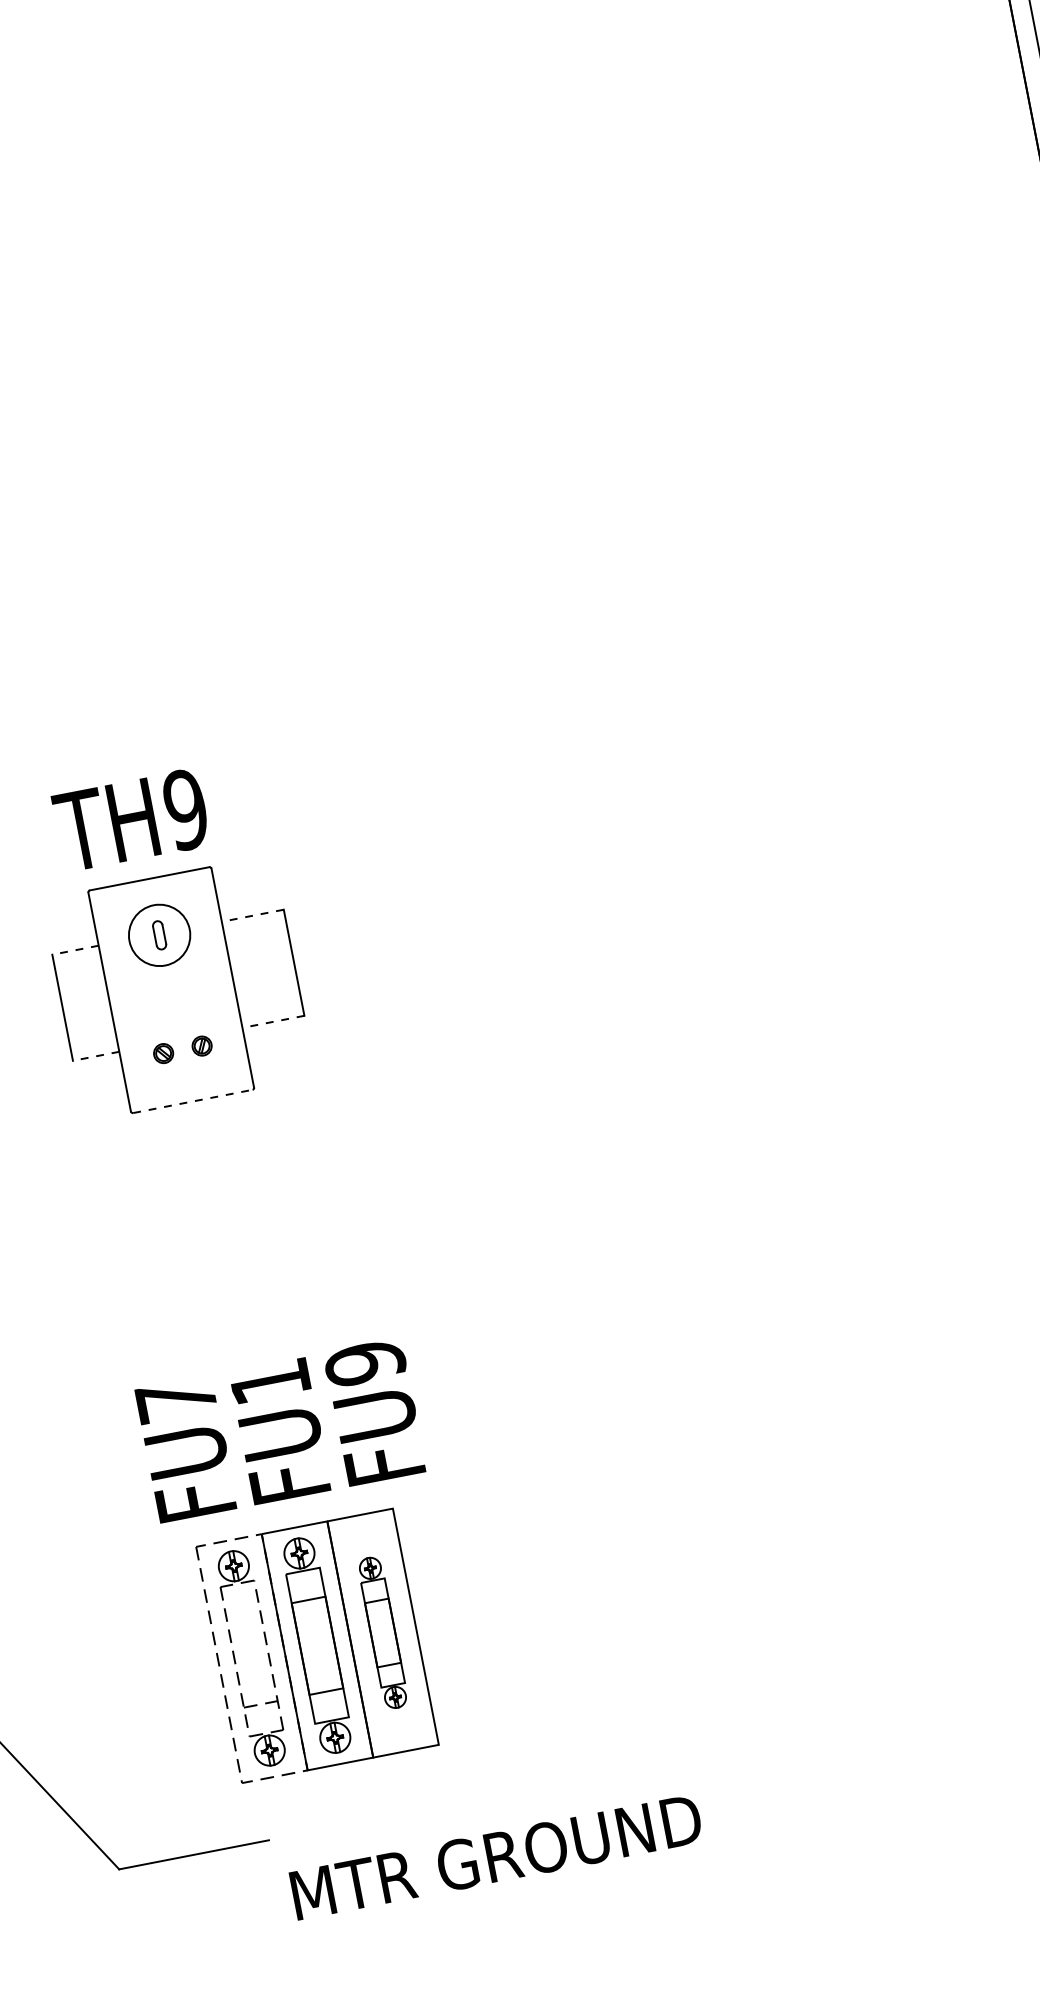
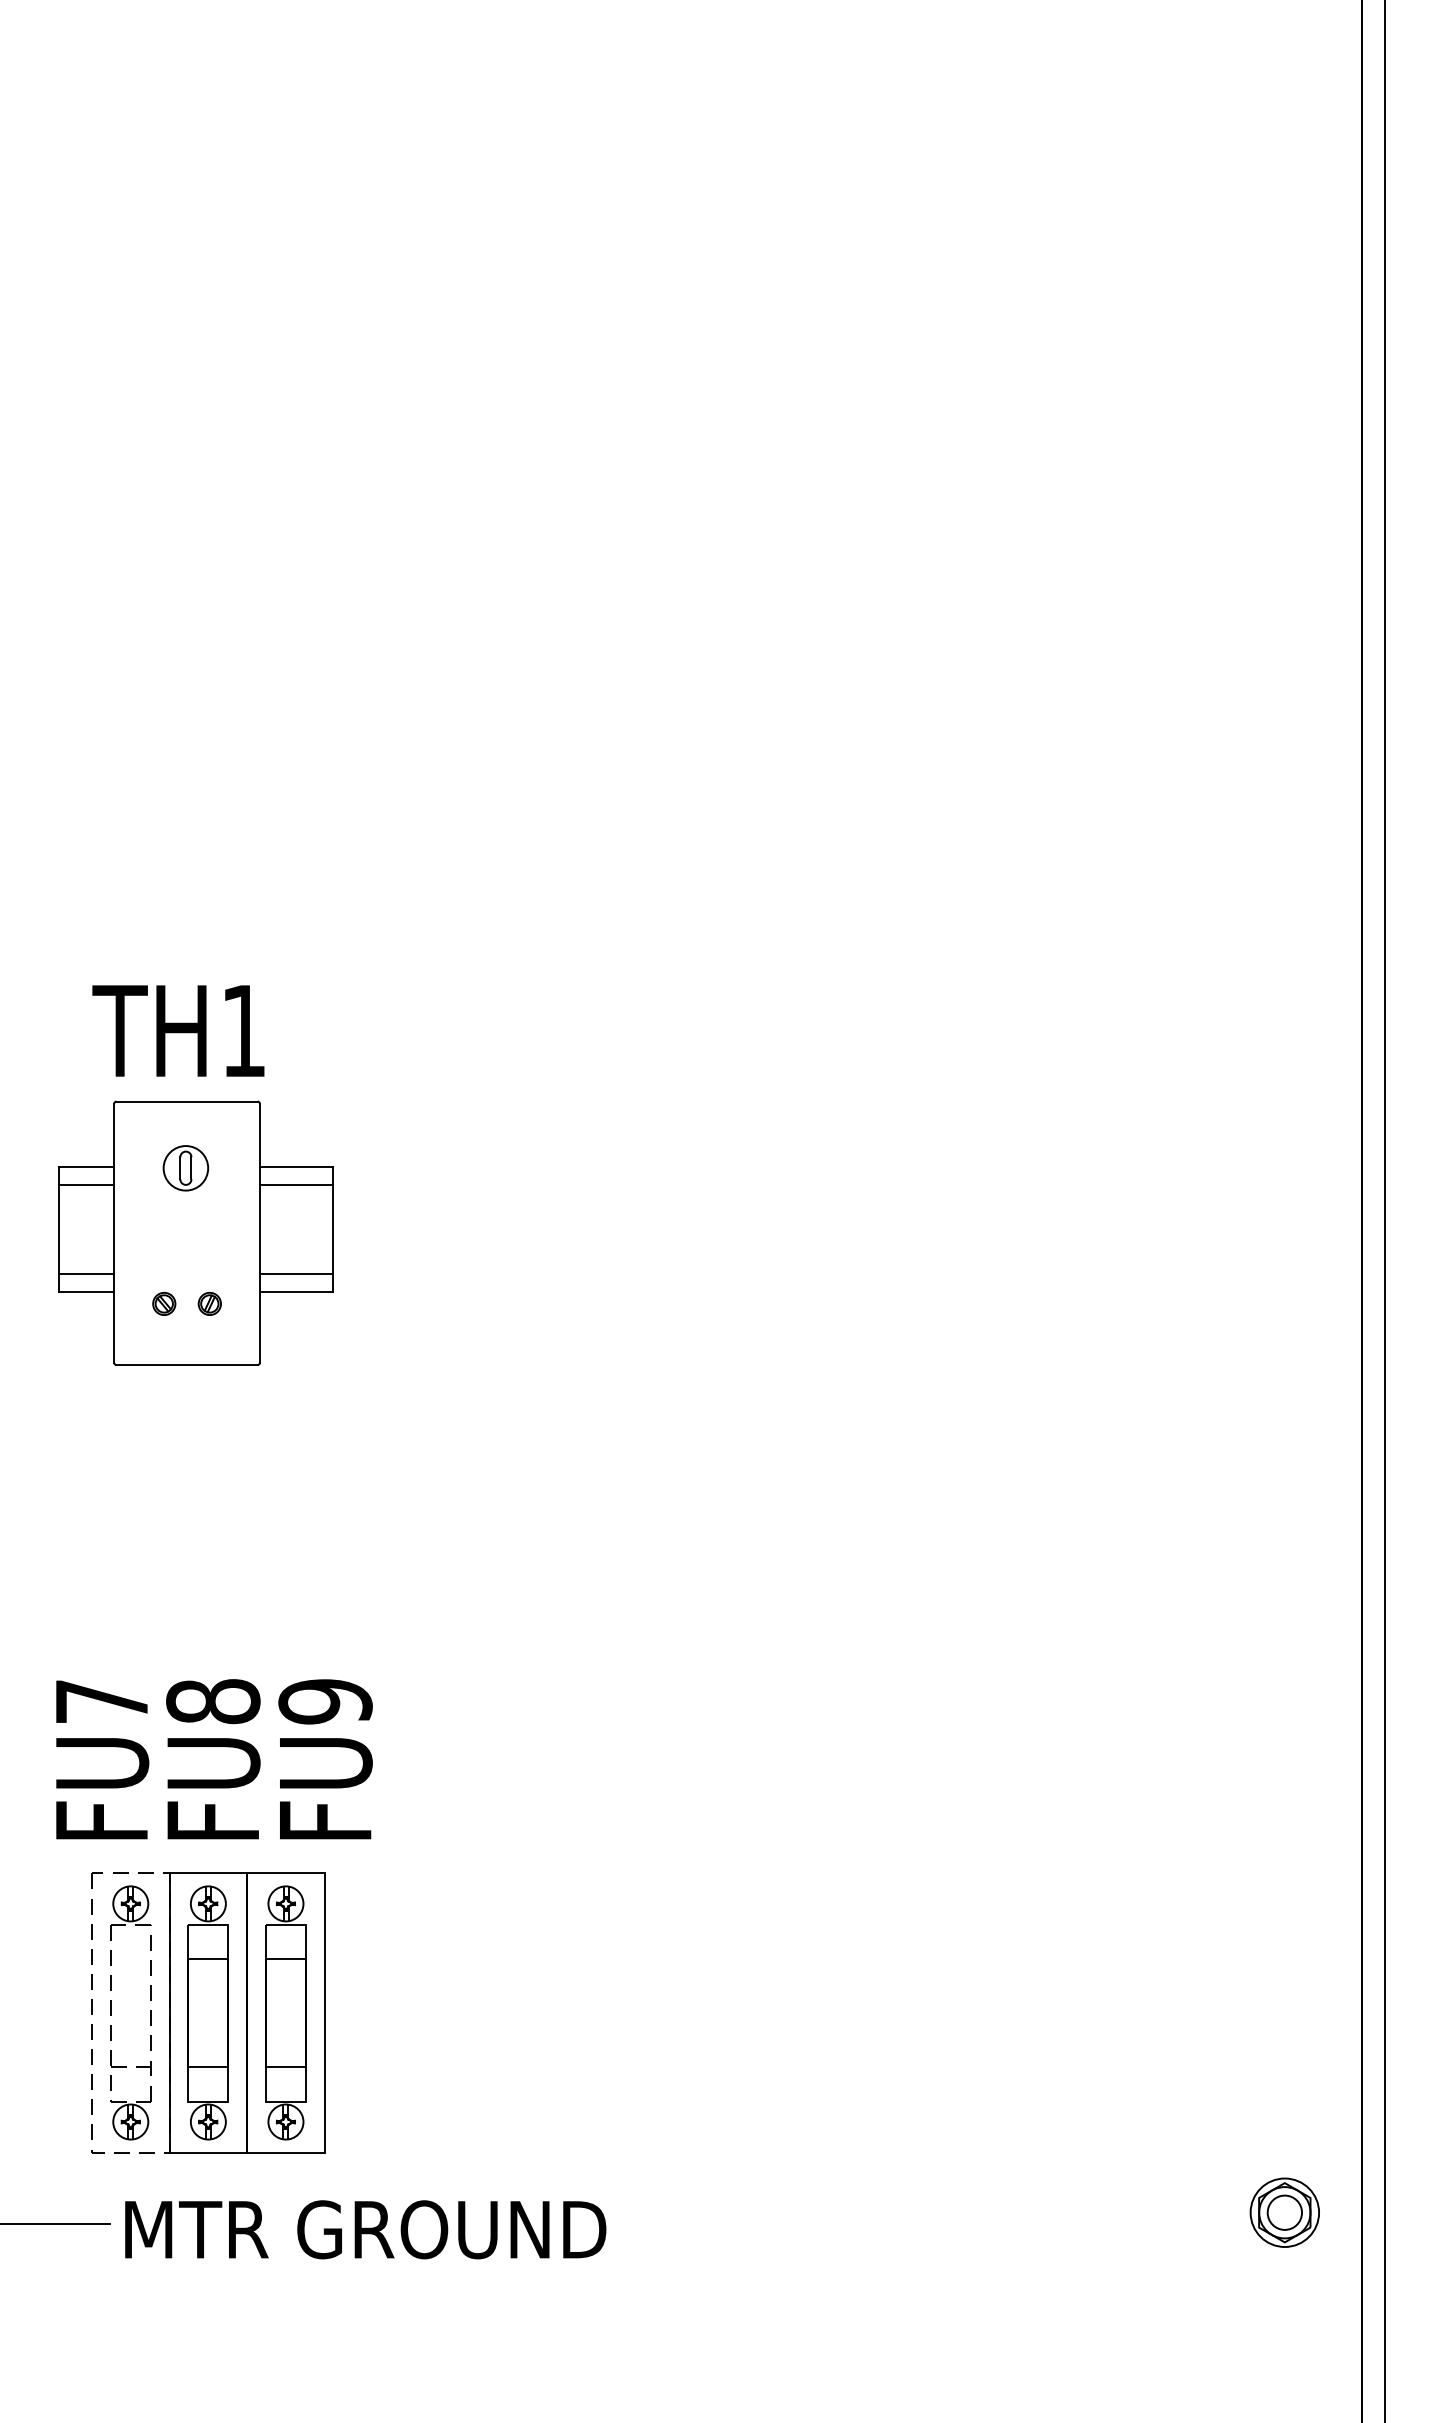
text: (185, 809) -> (243, 1030), TH9 -> TH1
line: (252, 915) -> (296, 1166), dashed -> solid
line: (255, 930) -> (296, 1184), added
circle: (159, 935) -> (185, 1168), size x0.62
line: (75, 950) -> (86, 1166), dashed -> solid
line: (78, 965) -> (86, 1184), added
line: (270, 1006) -> (296, 1274), added
line: (273, 1022) -> (296, 1292), dashed -> solid
line: (93, 1041) -> (86, 1274), added
line: (95, 1056) -> (86, 1292), dashed -> solid
line: (193, 1101) -> (187, 1365), dashed -> solid
text: (270, 1381) -> (213, 1701), FU1 -> FU8
part: (382, 1632) -> (285, 2012), size x1.43
text: (496, 1856) -> (365, 2229), moved

